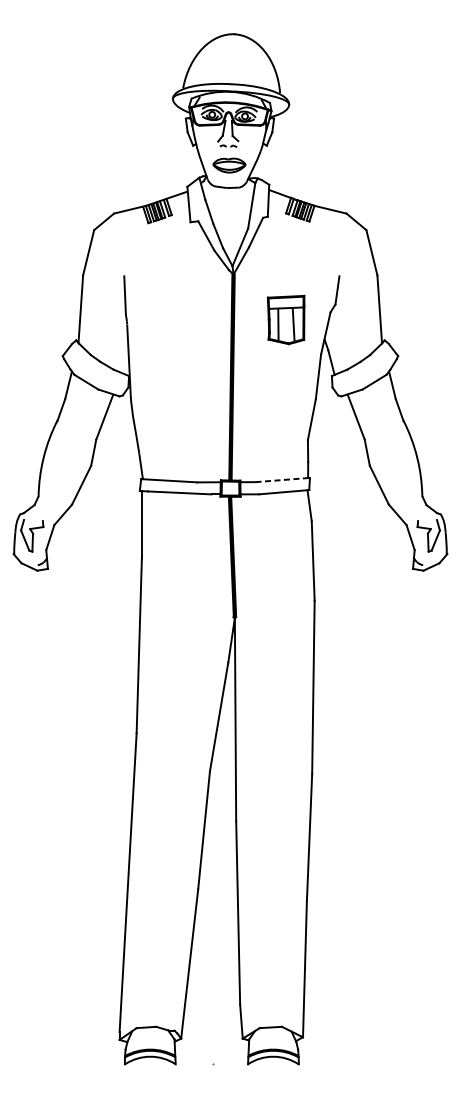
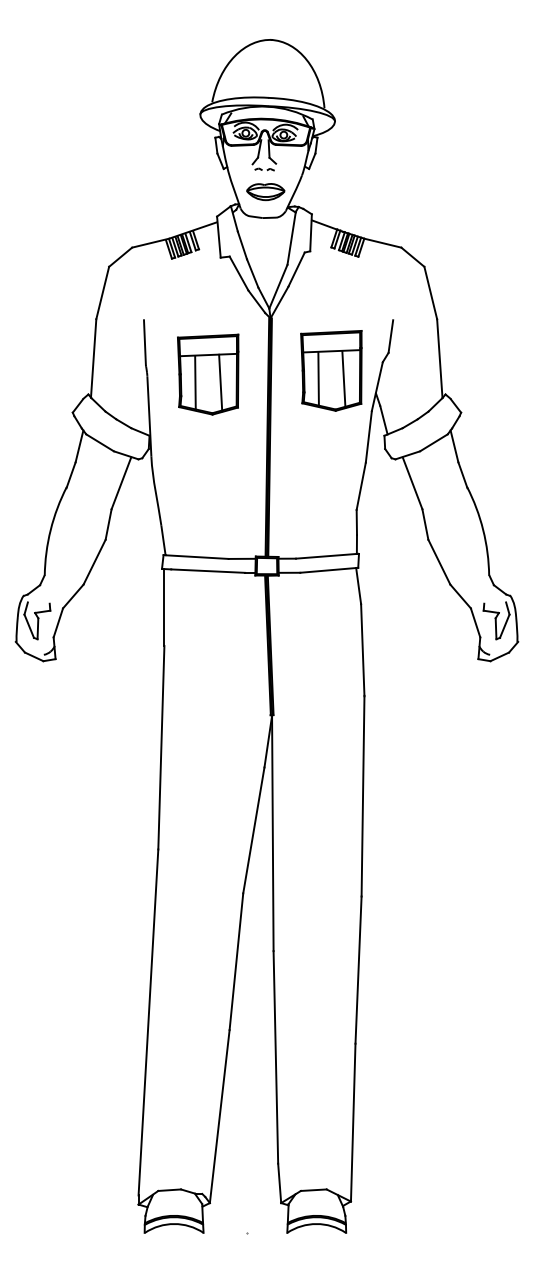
part: (286, 319) -> (331, 370), size x1.43
part: (179, 323) -> (208, 374), added
line: (281, 480) -> (326, 556), dashed -> solid

